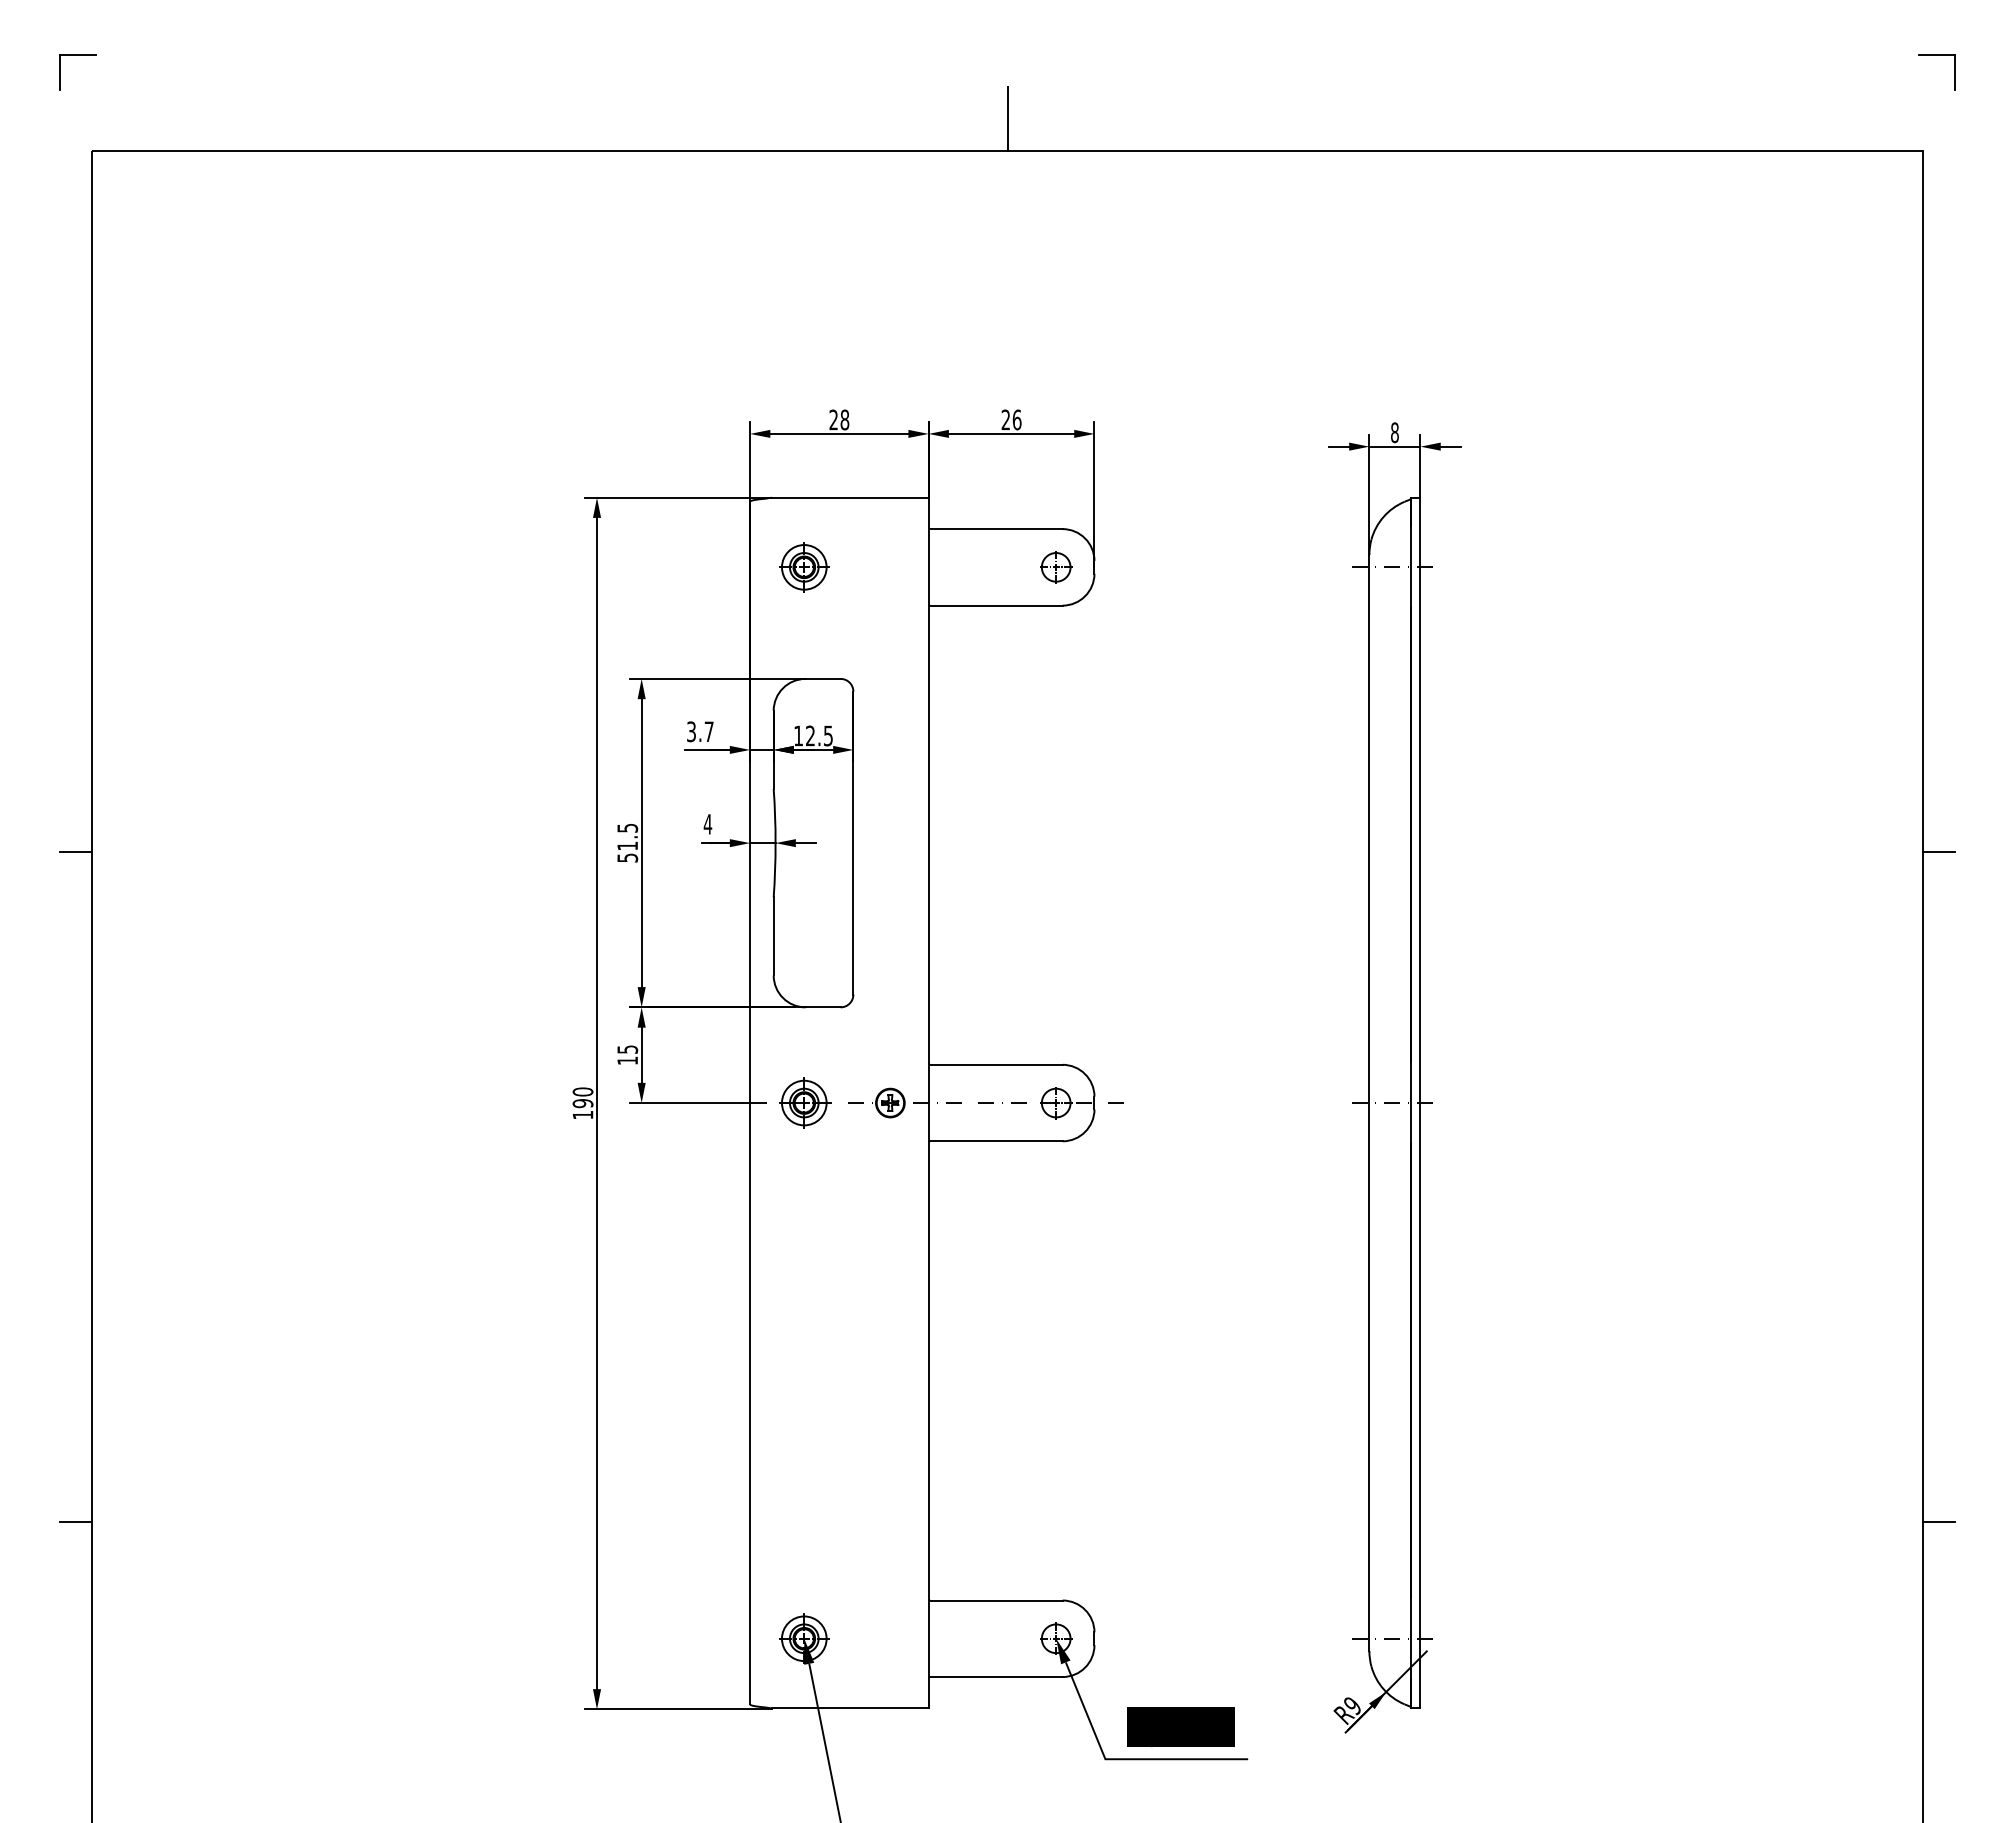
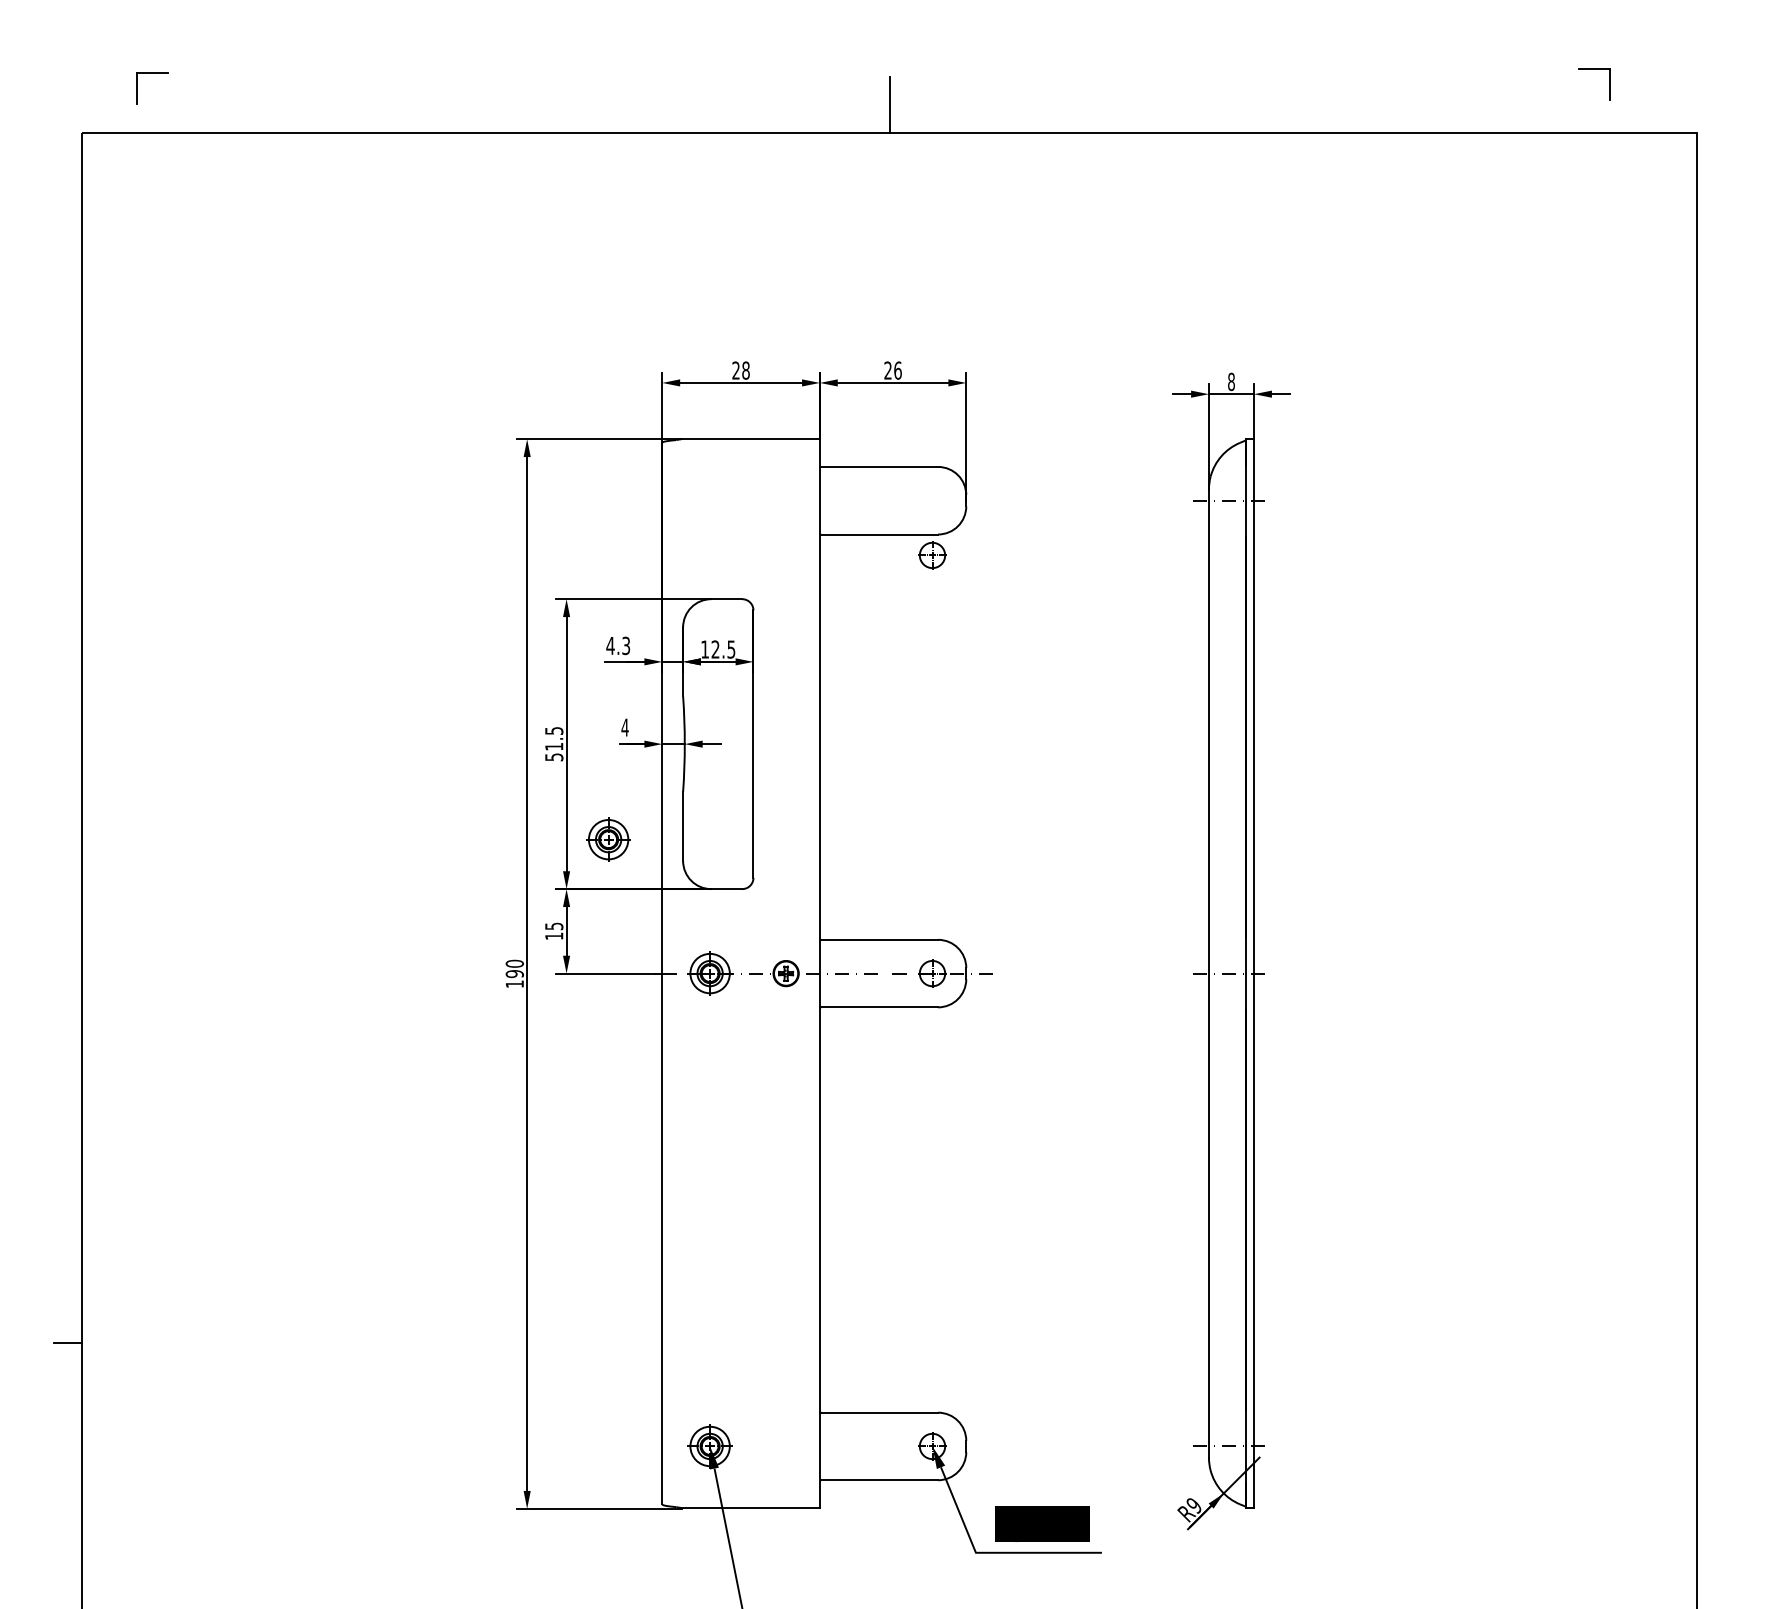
part: (77, 55) -> (152, 73), moved
part: (1936, 55) -> (1593, 69), moved
part: (804, 567) -> (608, 839), moved
part: (1056, 567) -> (932, 555), moved
text: (699, 731) -> (617, 645), 3.7 -> 4.3
line: (76, 852) -> (67, 752), removed
line: (1938, 852) -> (1711, 752), removed
line: (1938, 1521) -> (1711, 1342), removed

